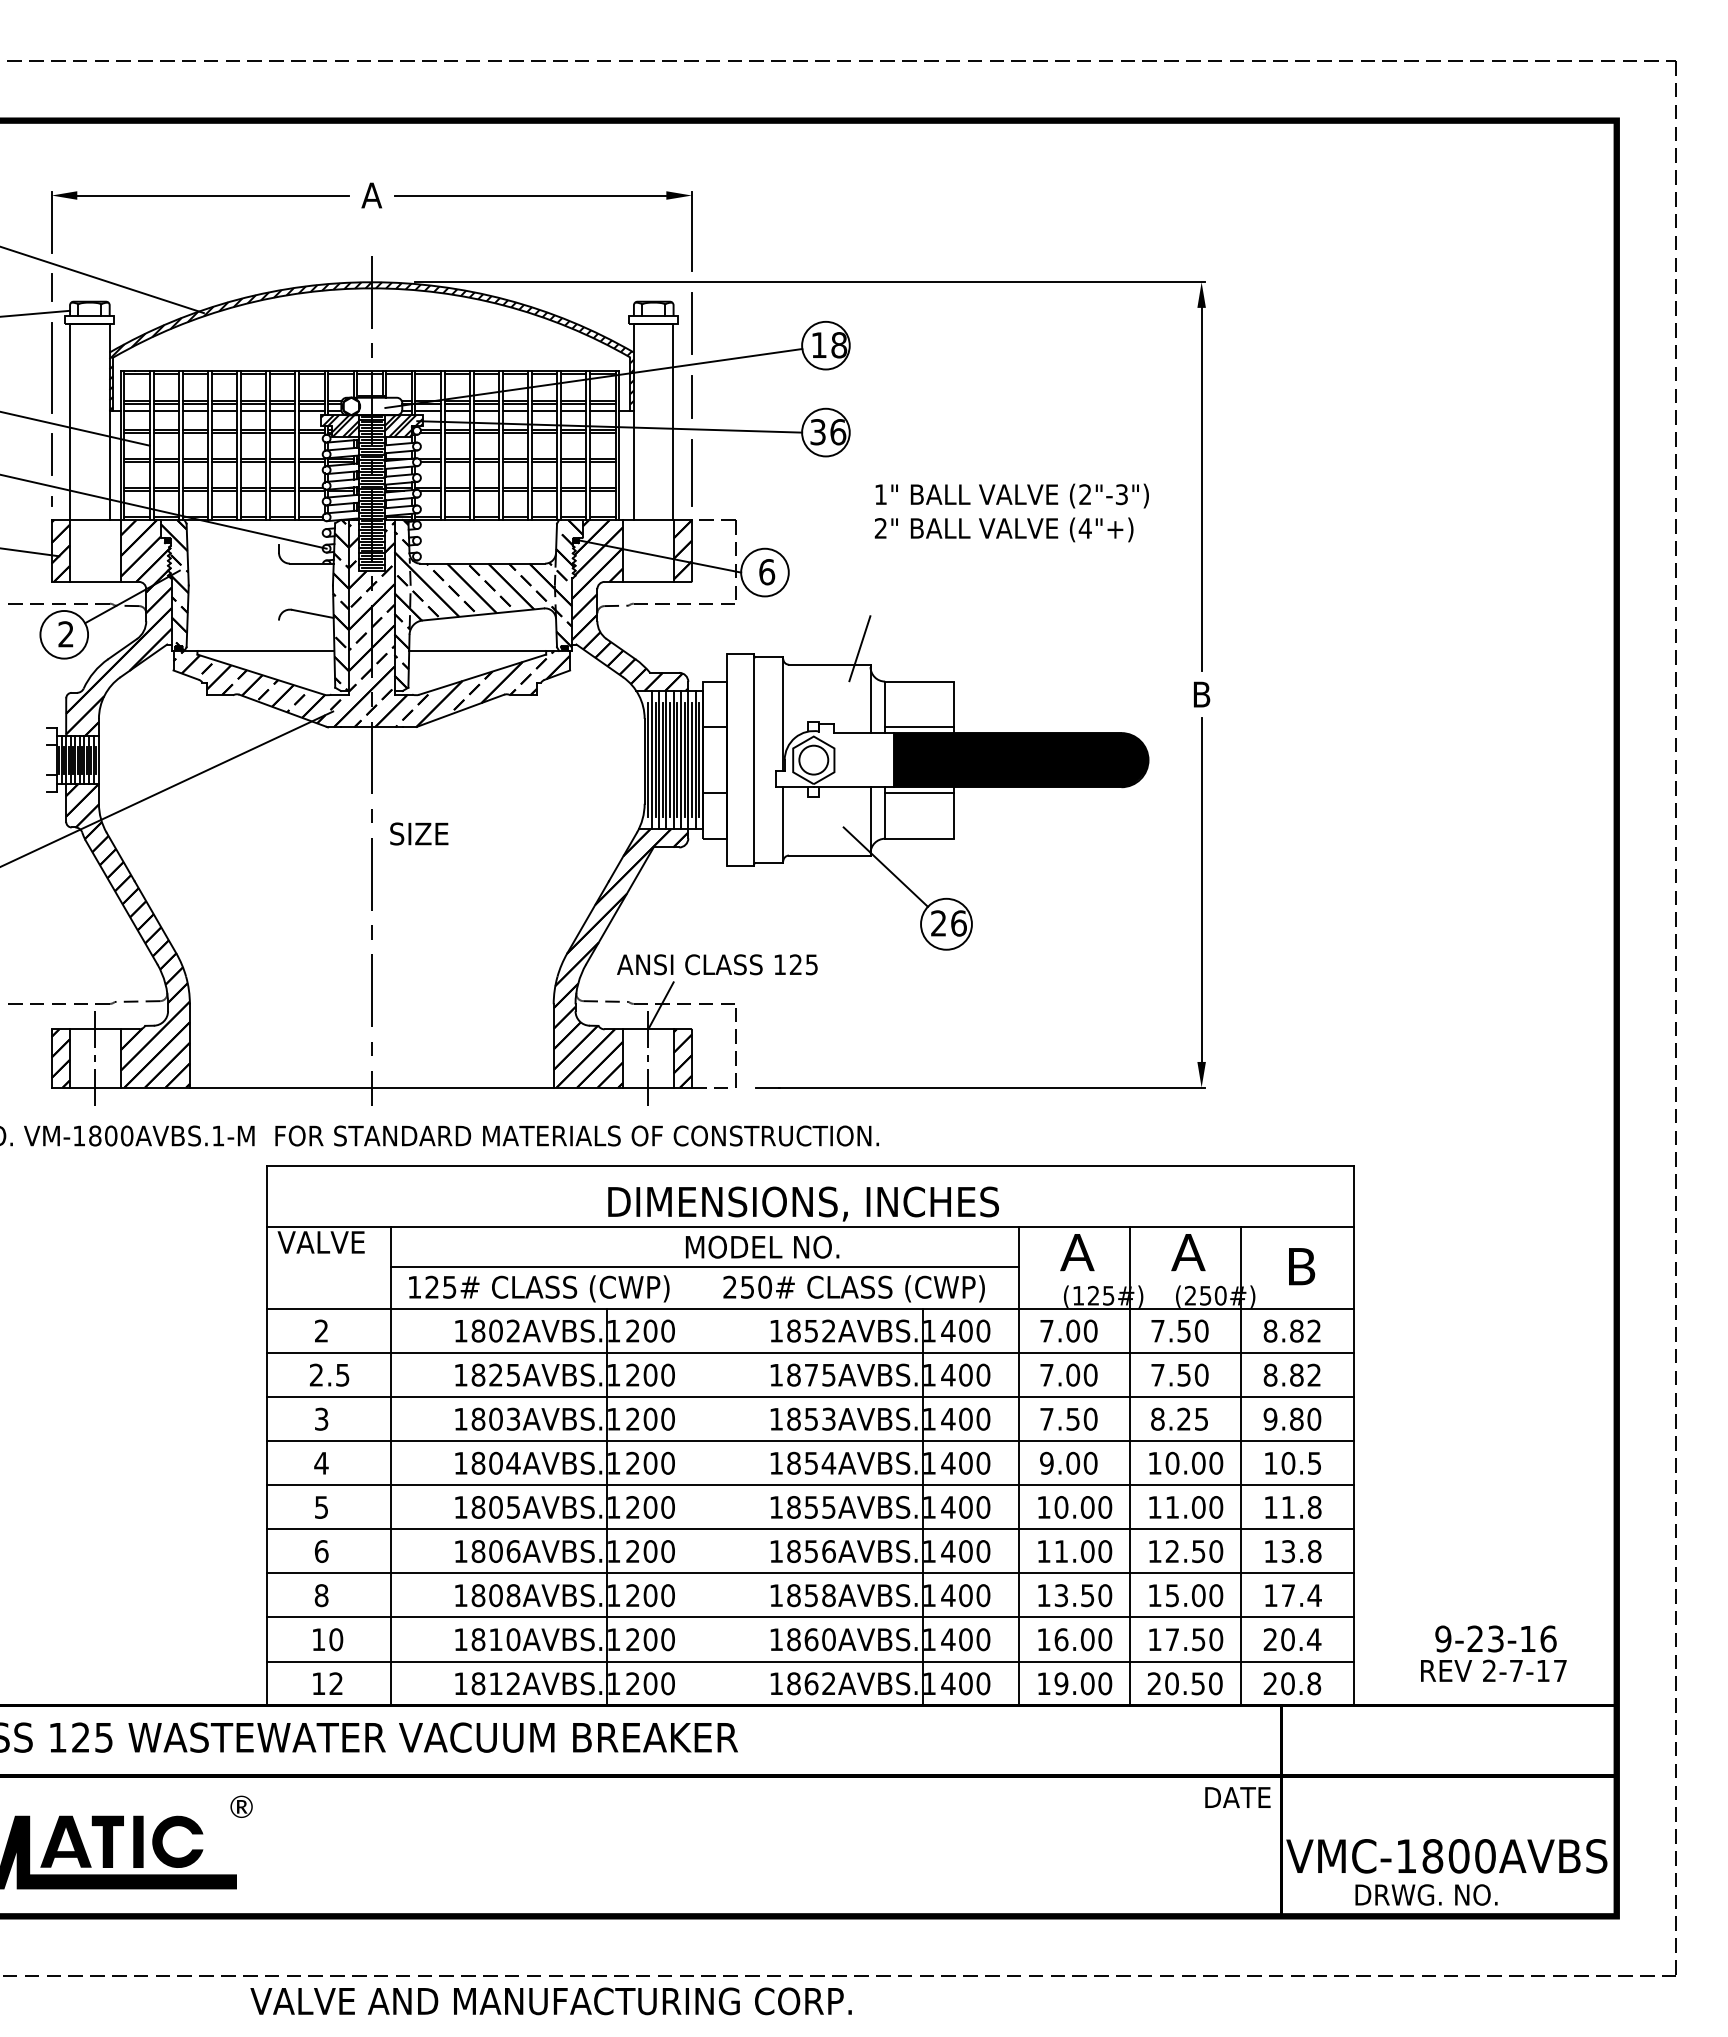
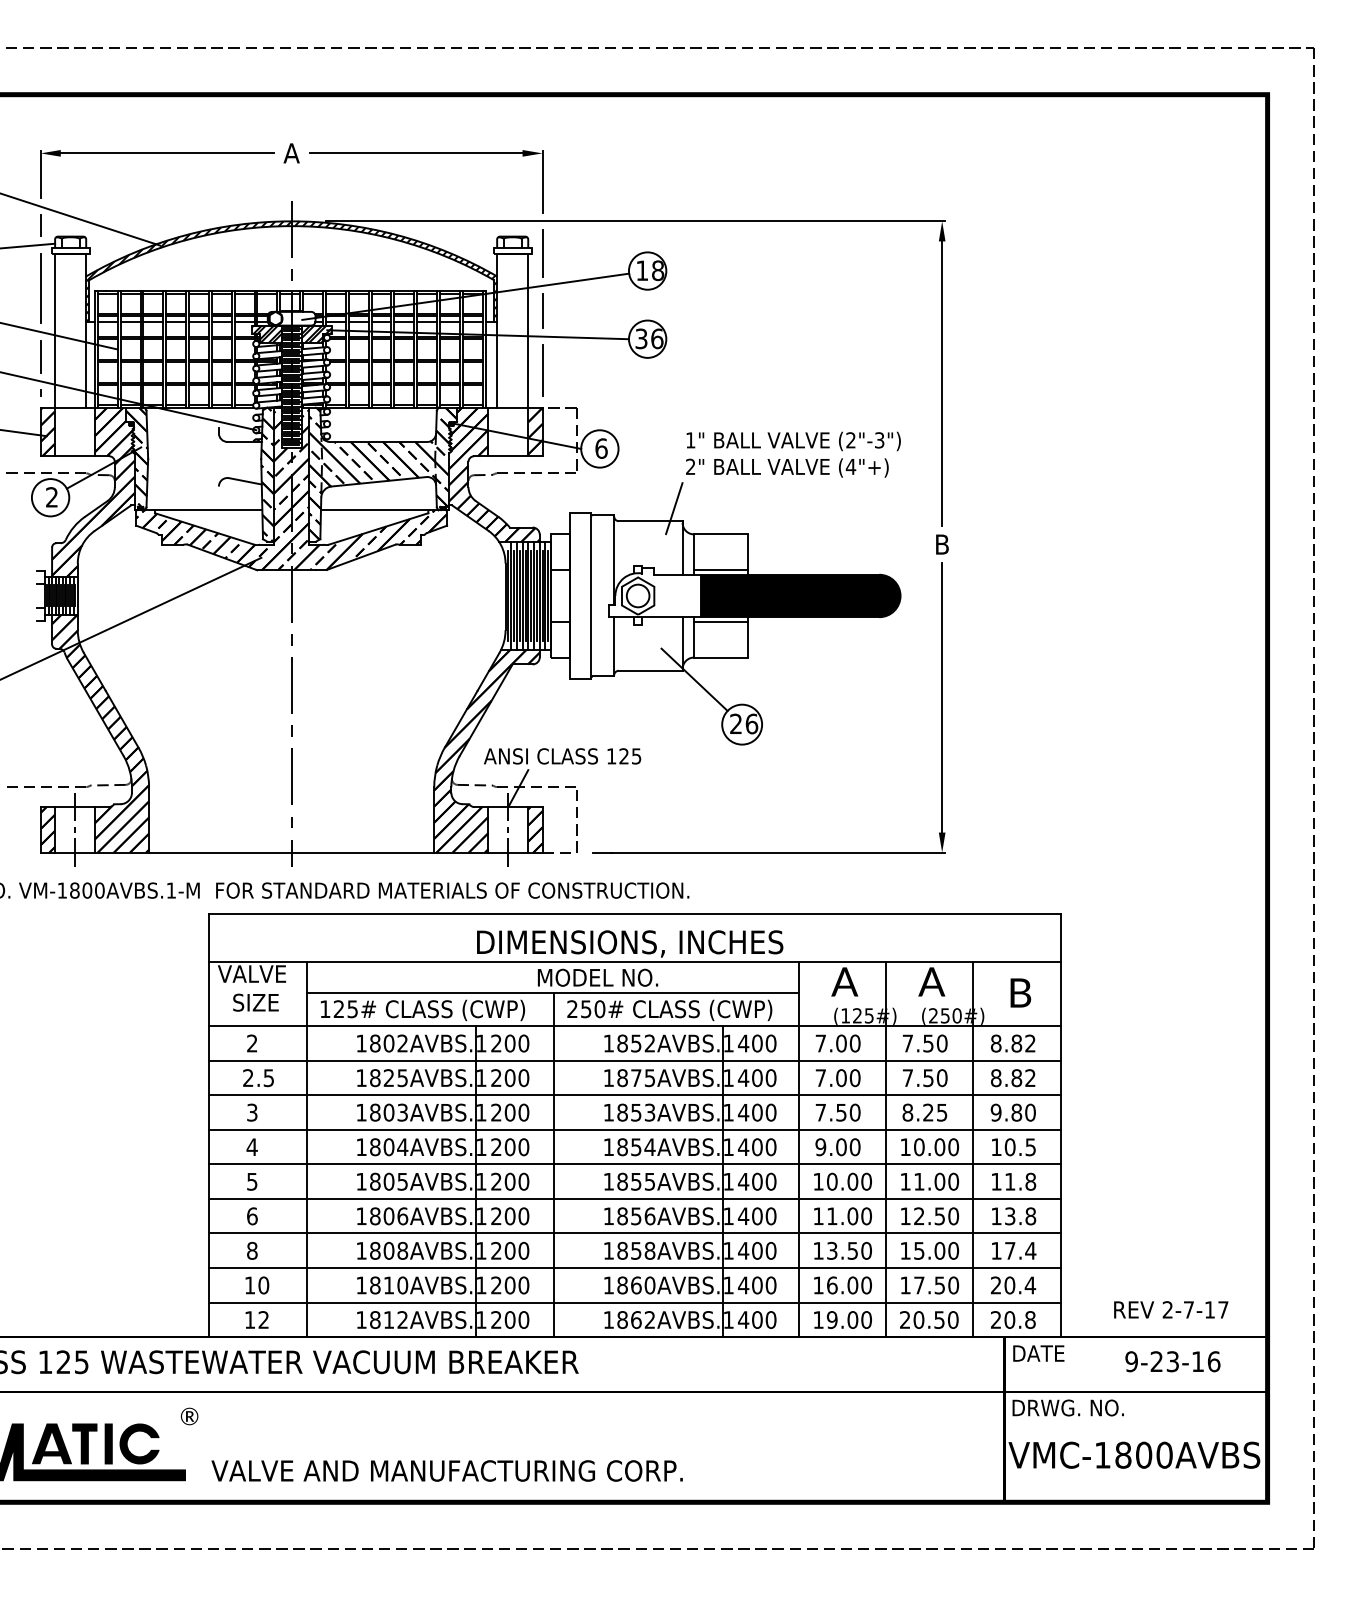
text: (1011, 512) -> (793, 454), moved
text: (419, 833) -> (256, 1002), moved
line: (706, 1485) -> (554, 1164), added
text: (1495, 1638) -> (1172, 1361), moved
text: (1237, 1797) -> (1038, 1353), moved
text: (1426, 1894) -> (1068, 1407), moved
text: (550, 2001) -> (446, 1471), moved

